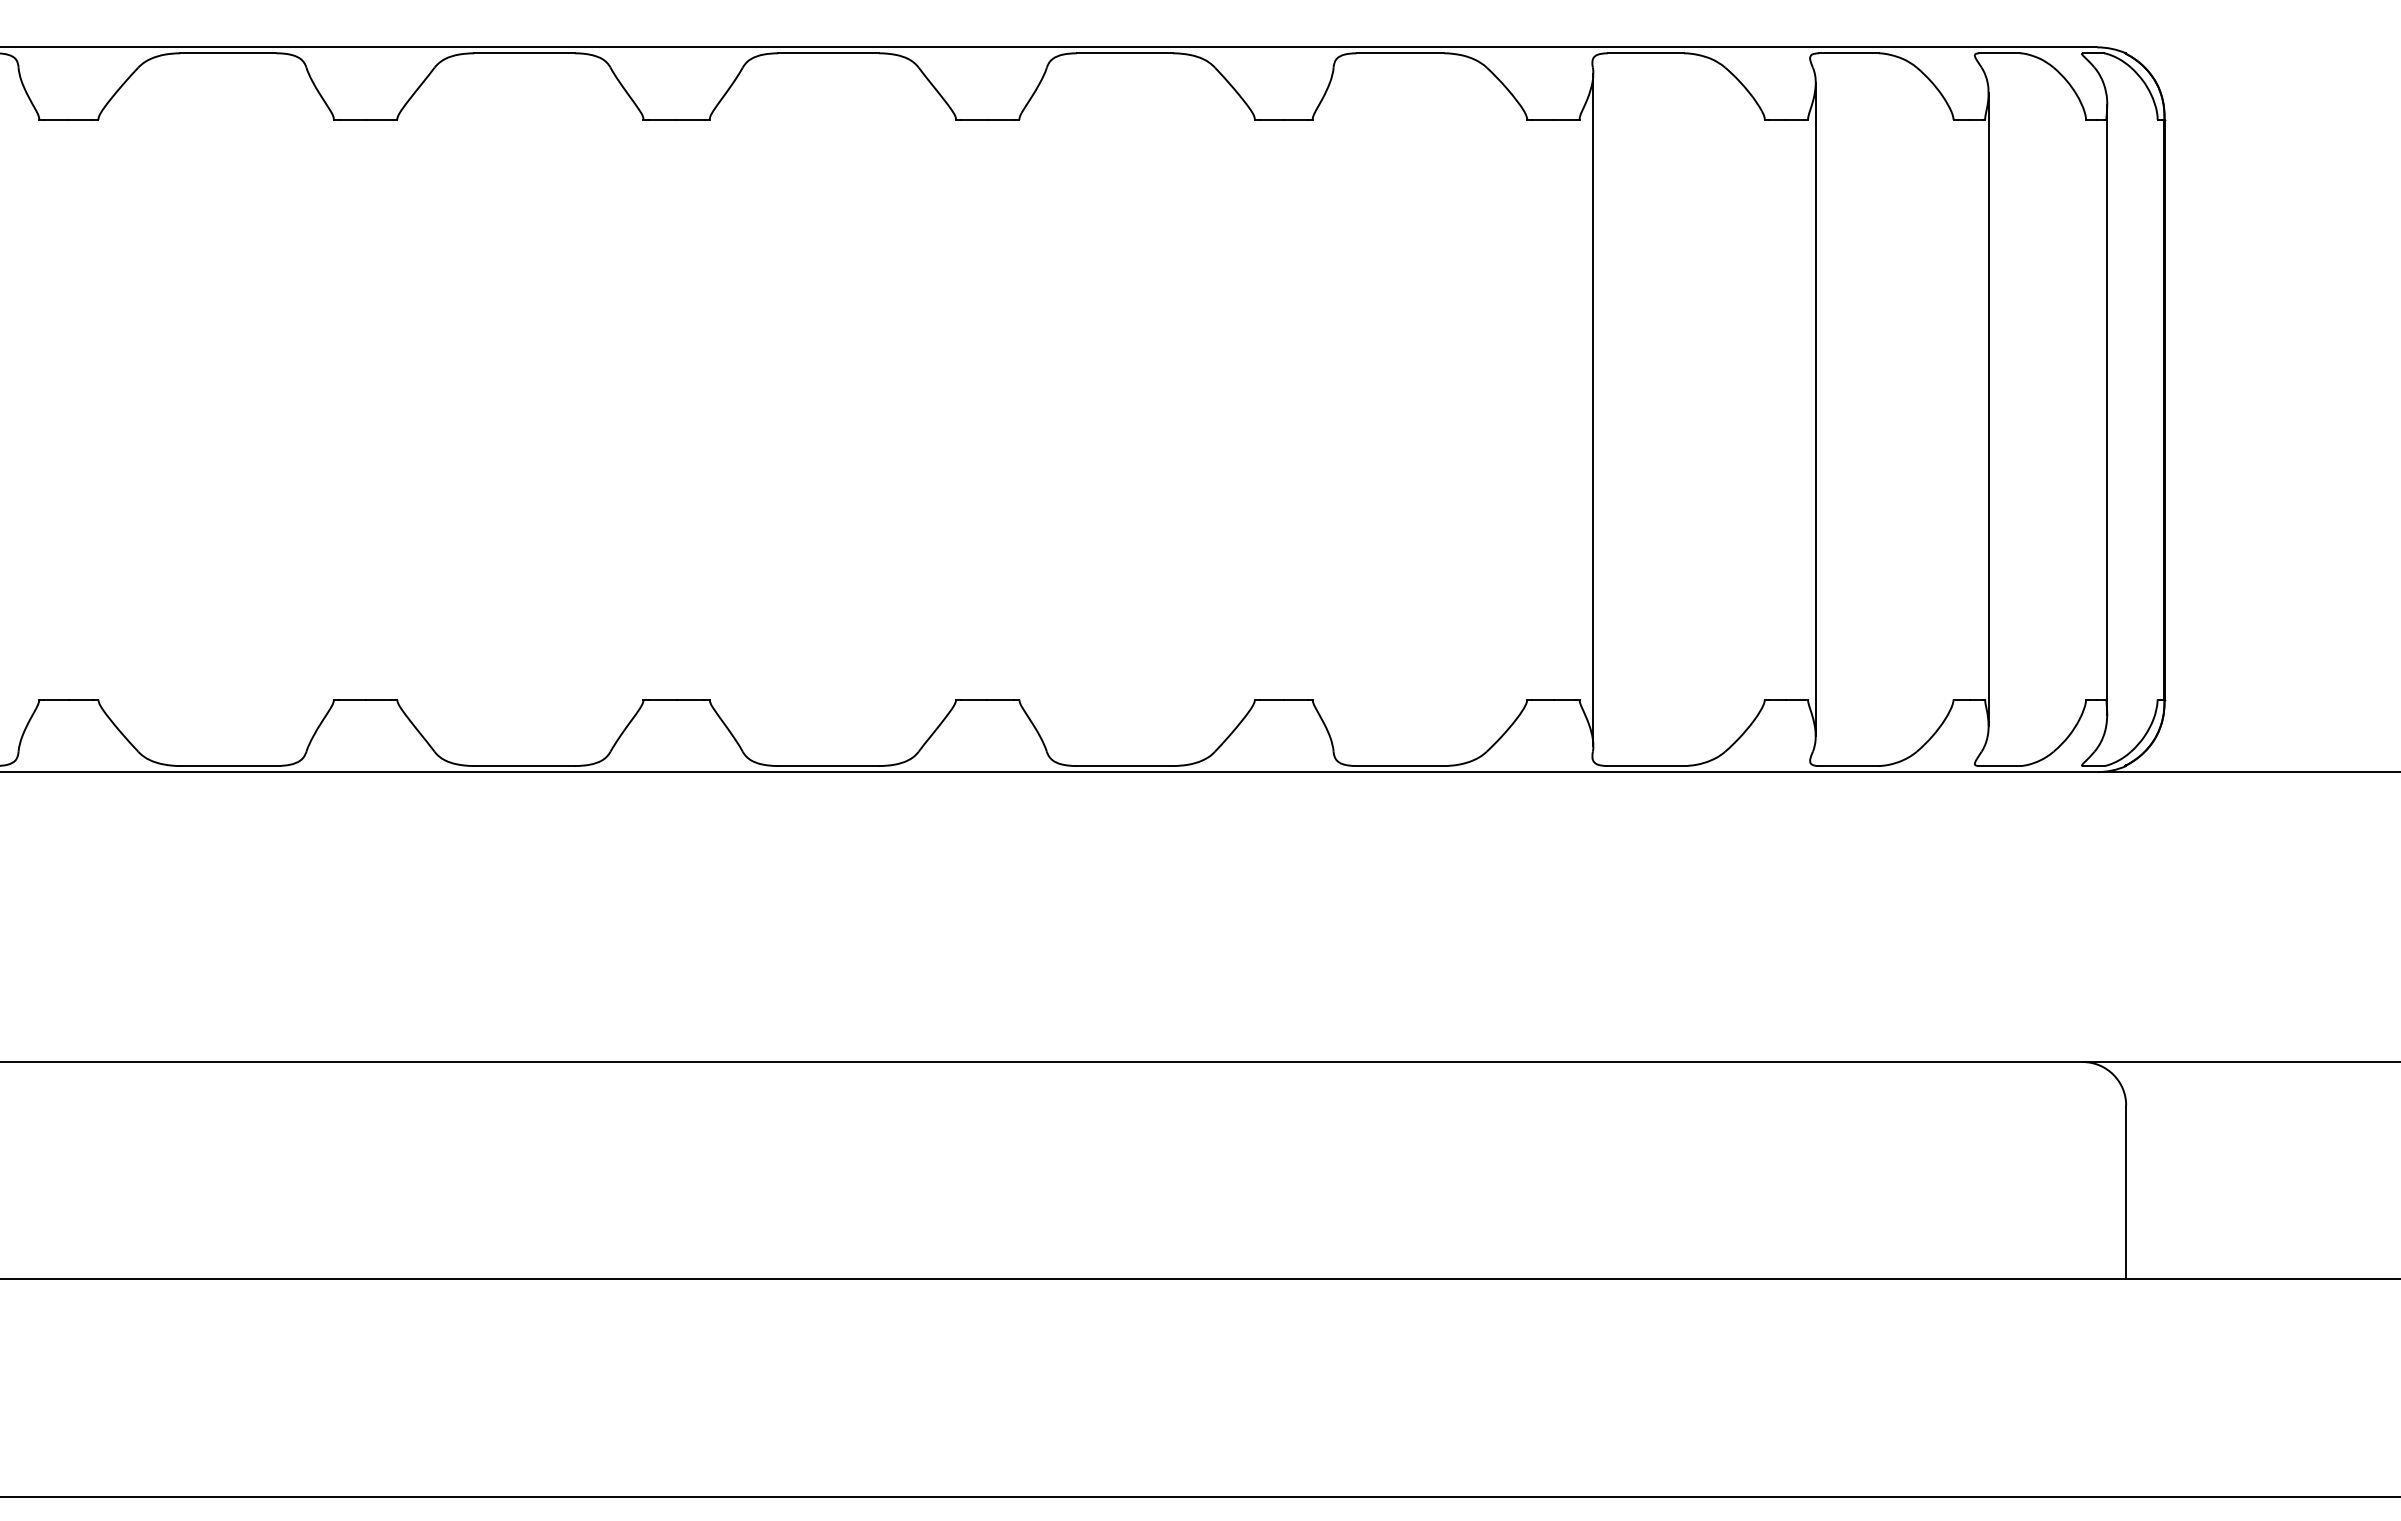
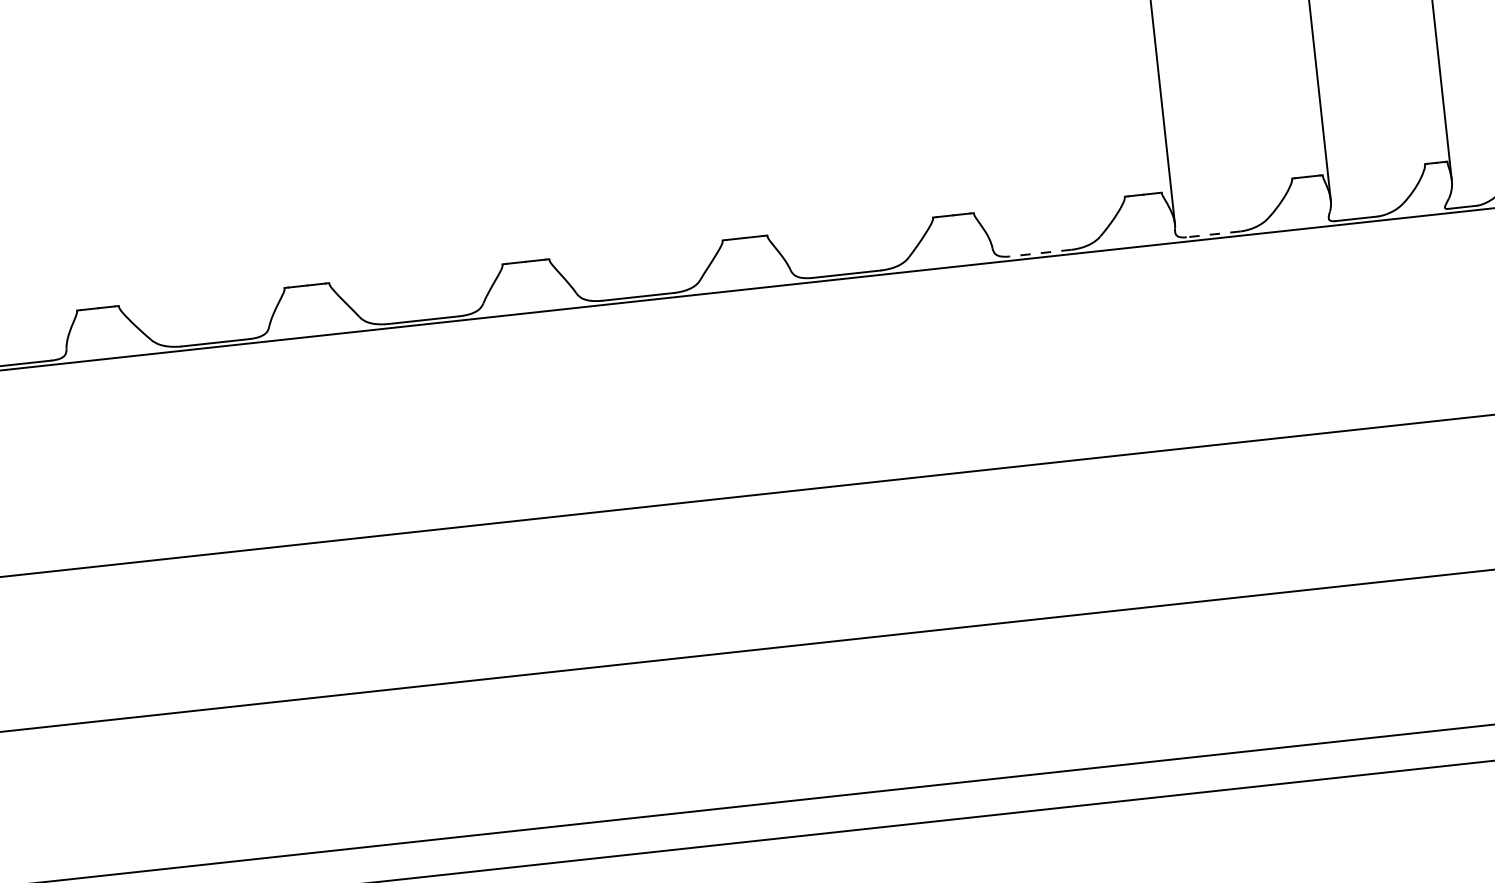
line: (1400, 766) -> (1040, 253), solid -> dashed
line: (1645, 766) -> (1213, 234), solid -> dashed

